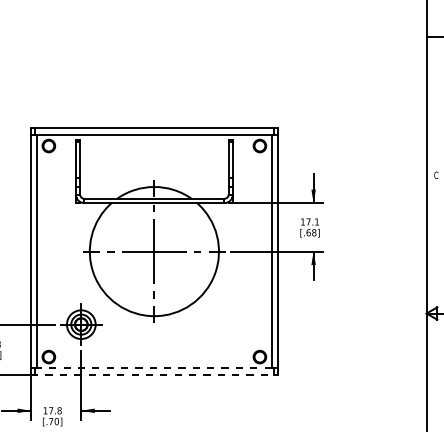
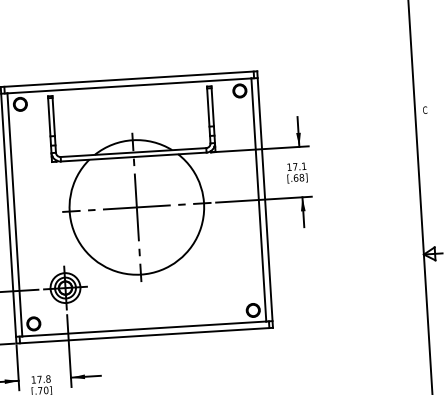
line: (153, 368) -> (143, 329), dashed -> solid
line: (154, 374) -> (144, 335), dashed -> solid

